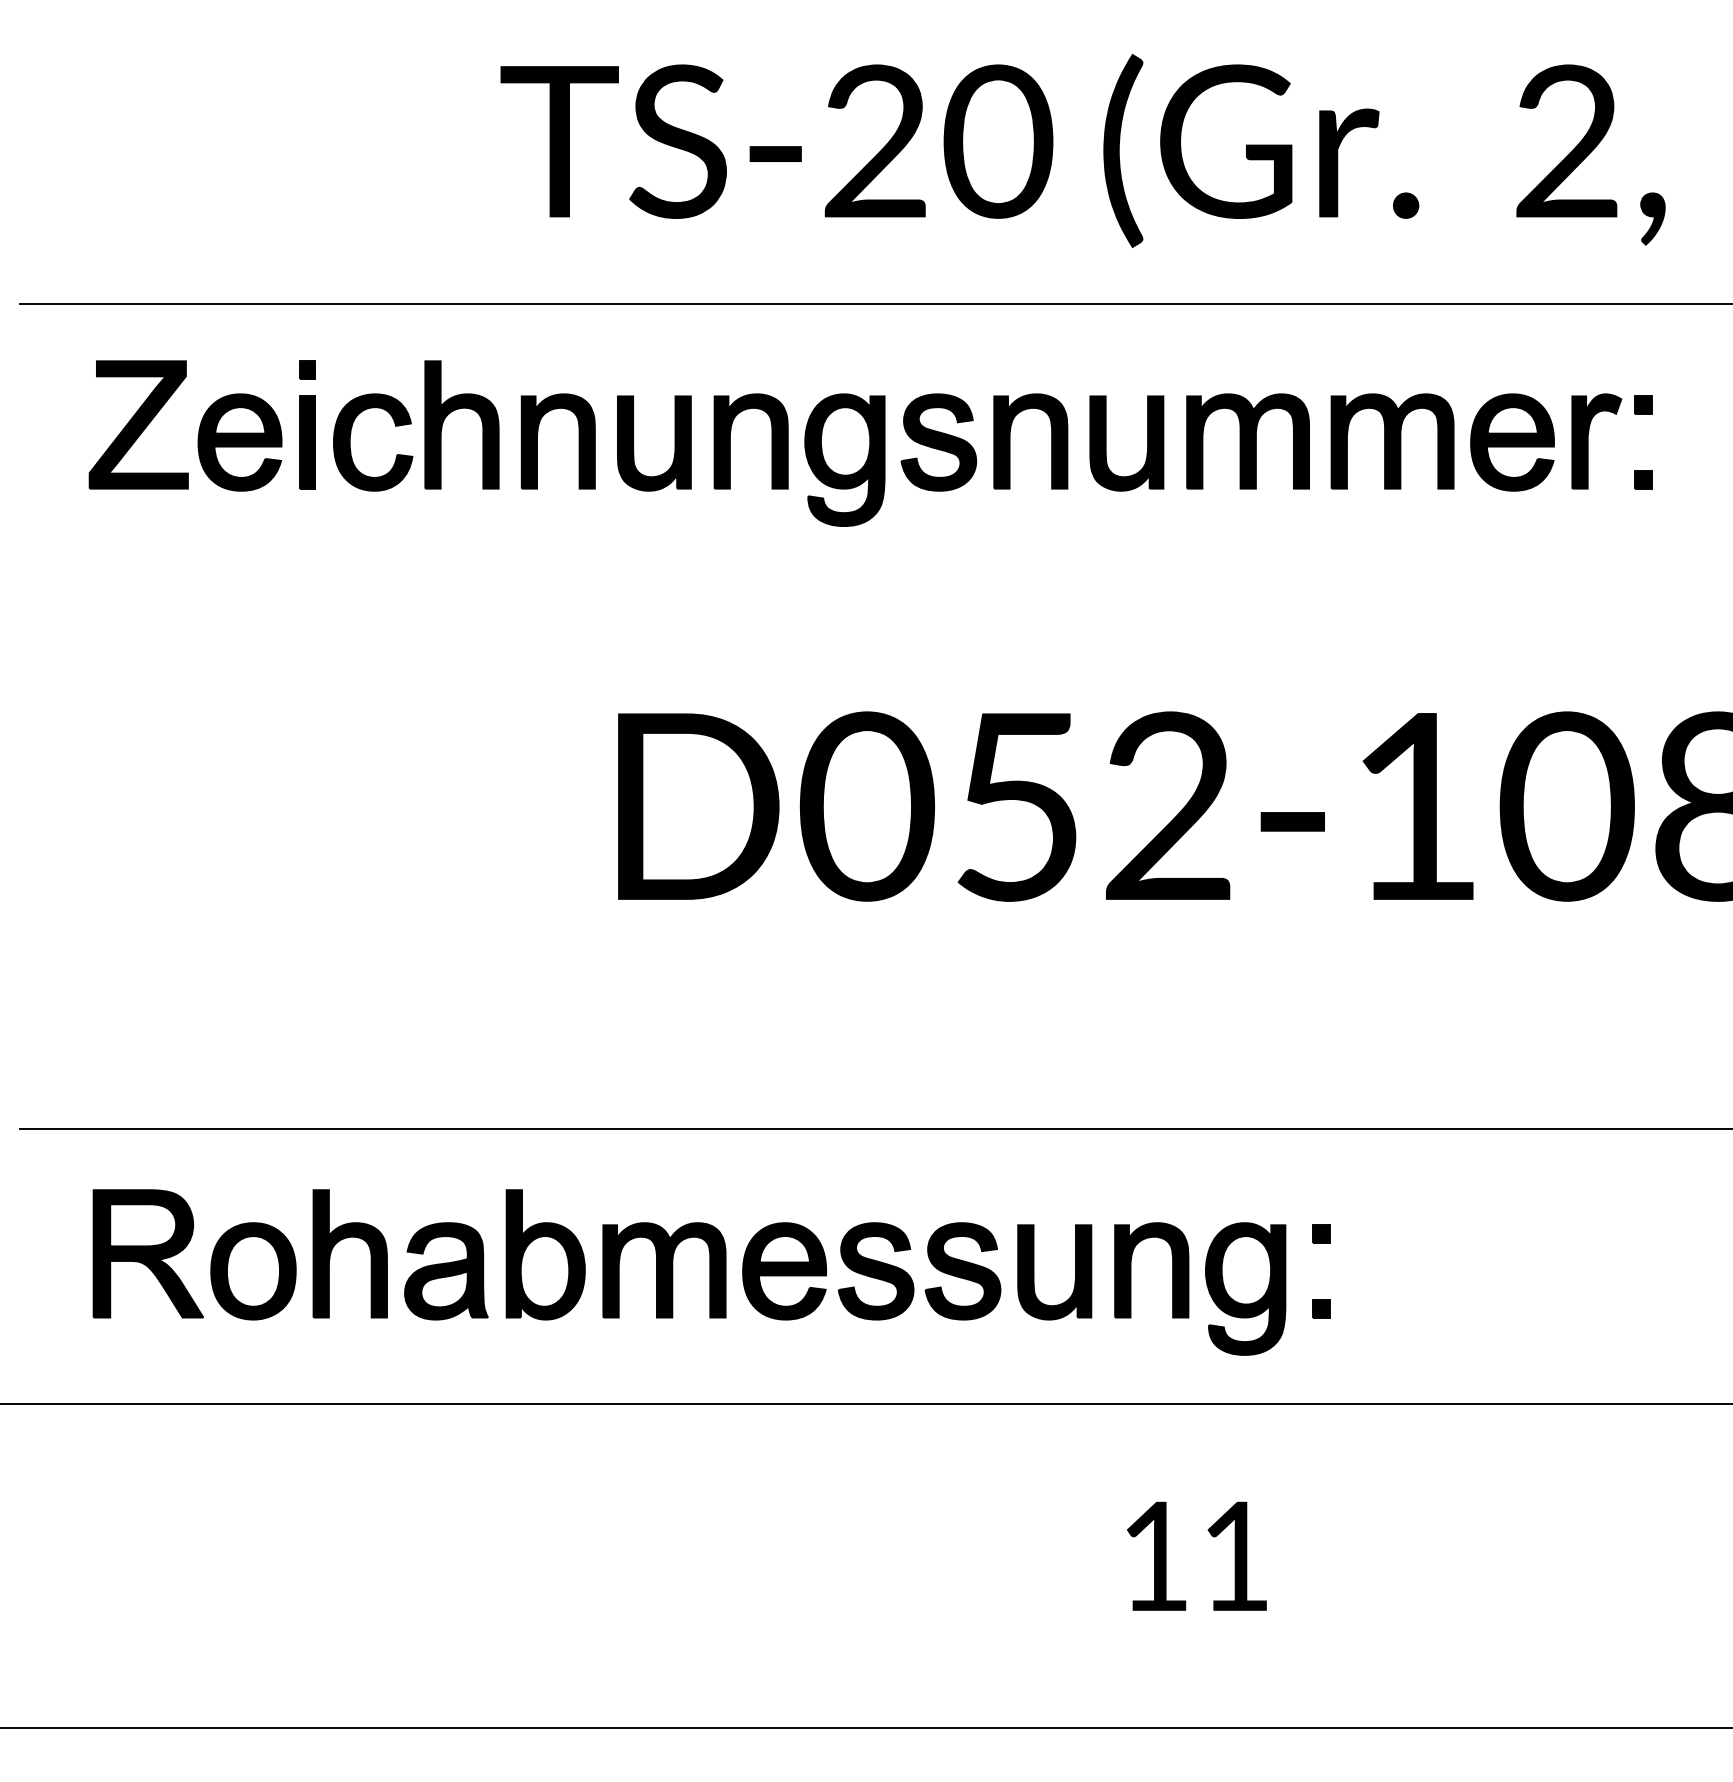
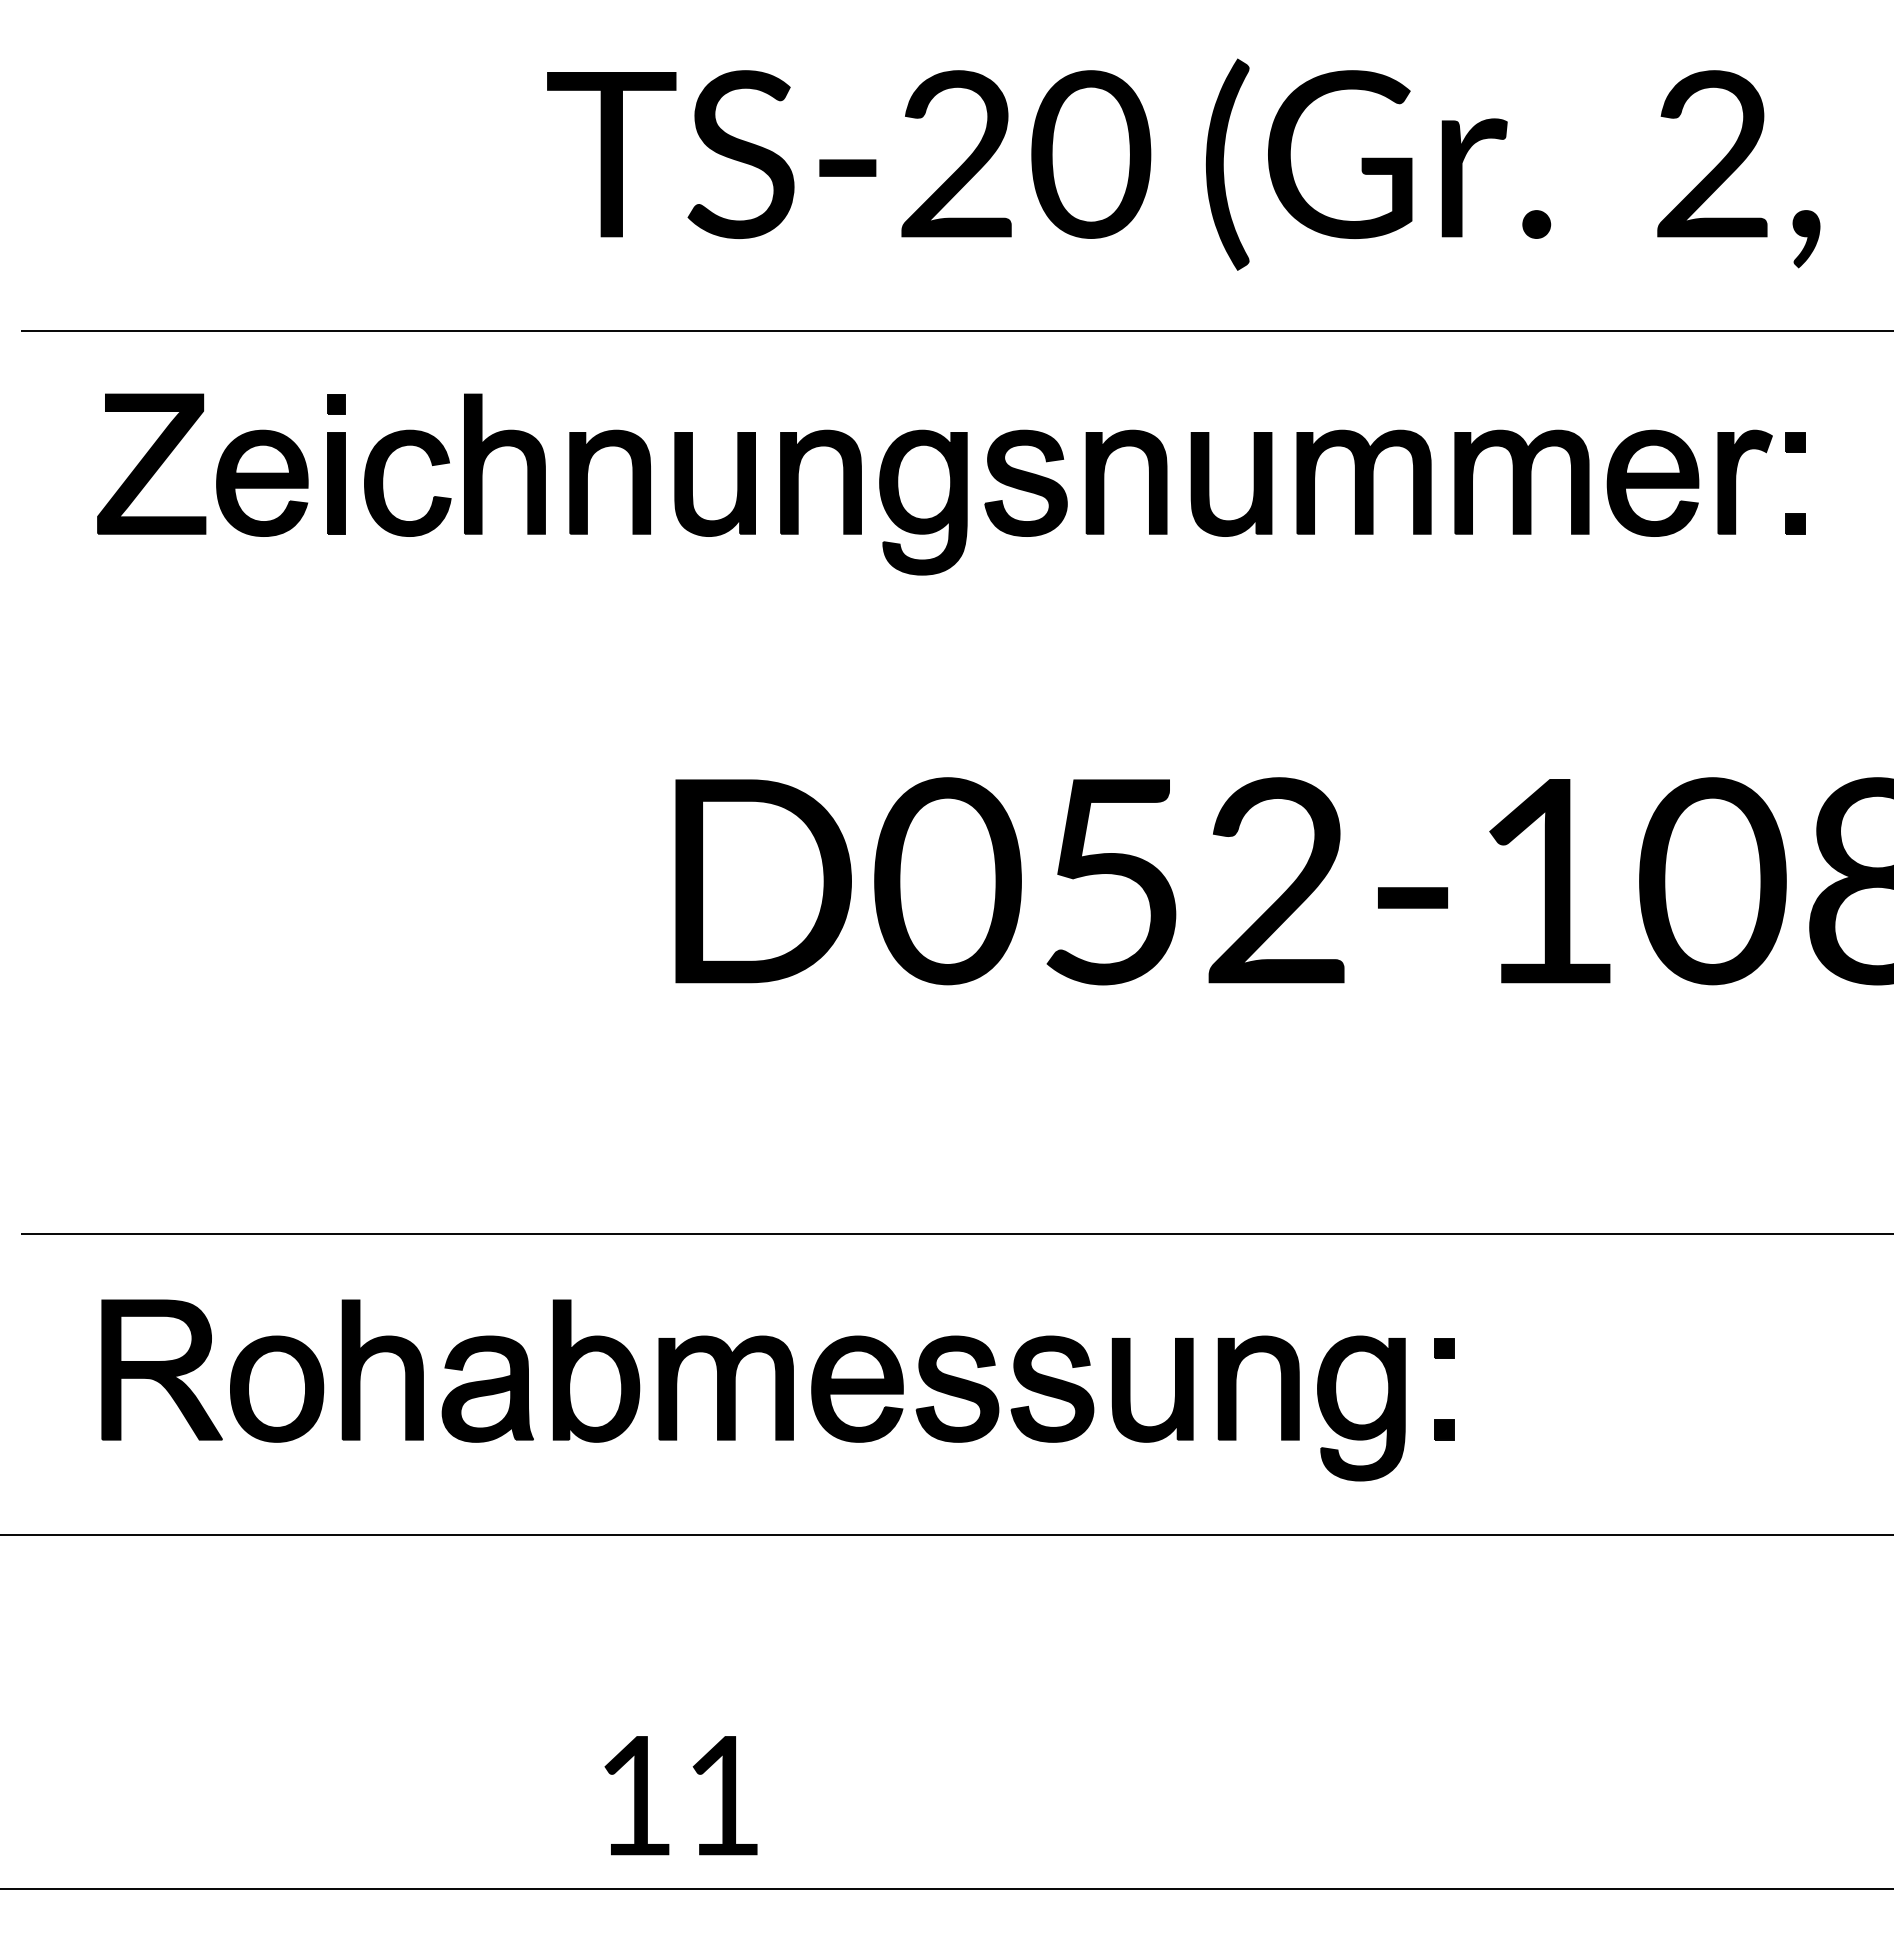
text: (1196, 1556) -> (680, 1795), moved

